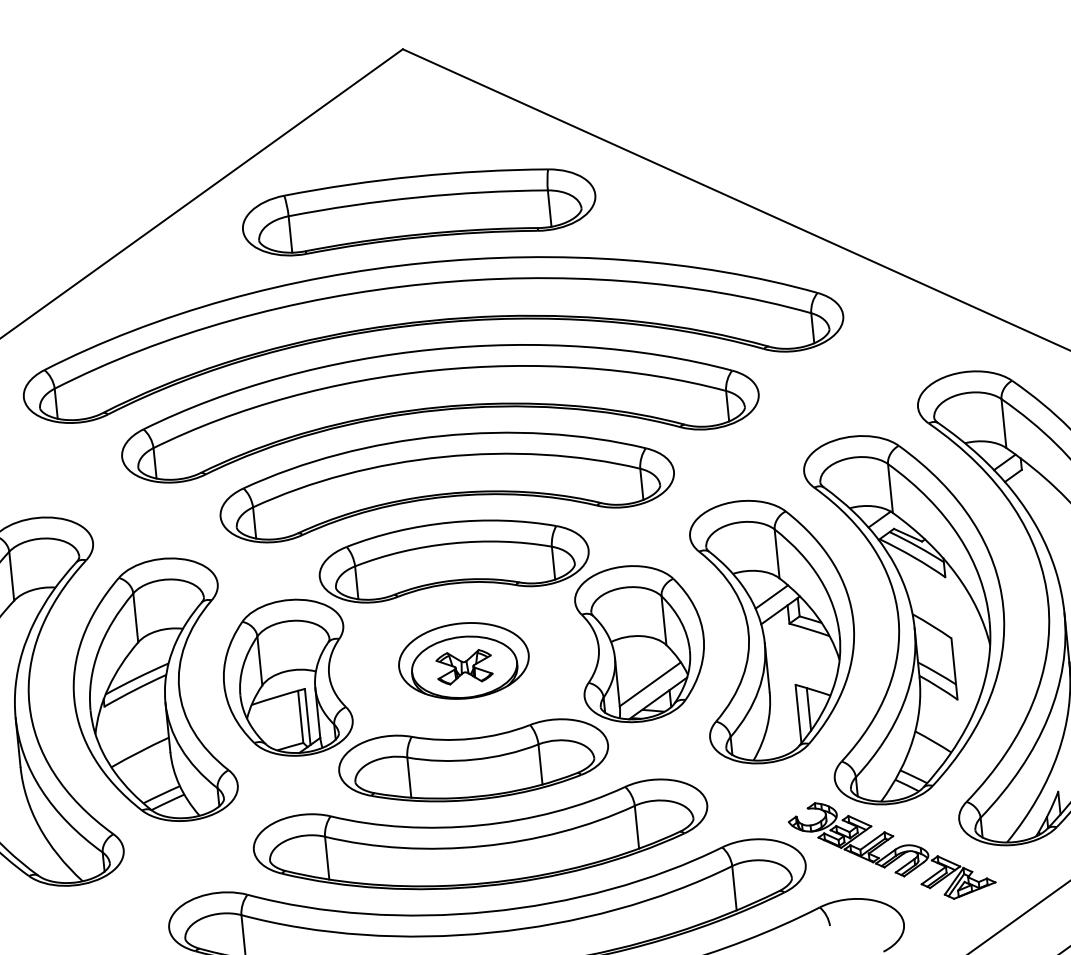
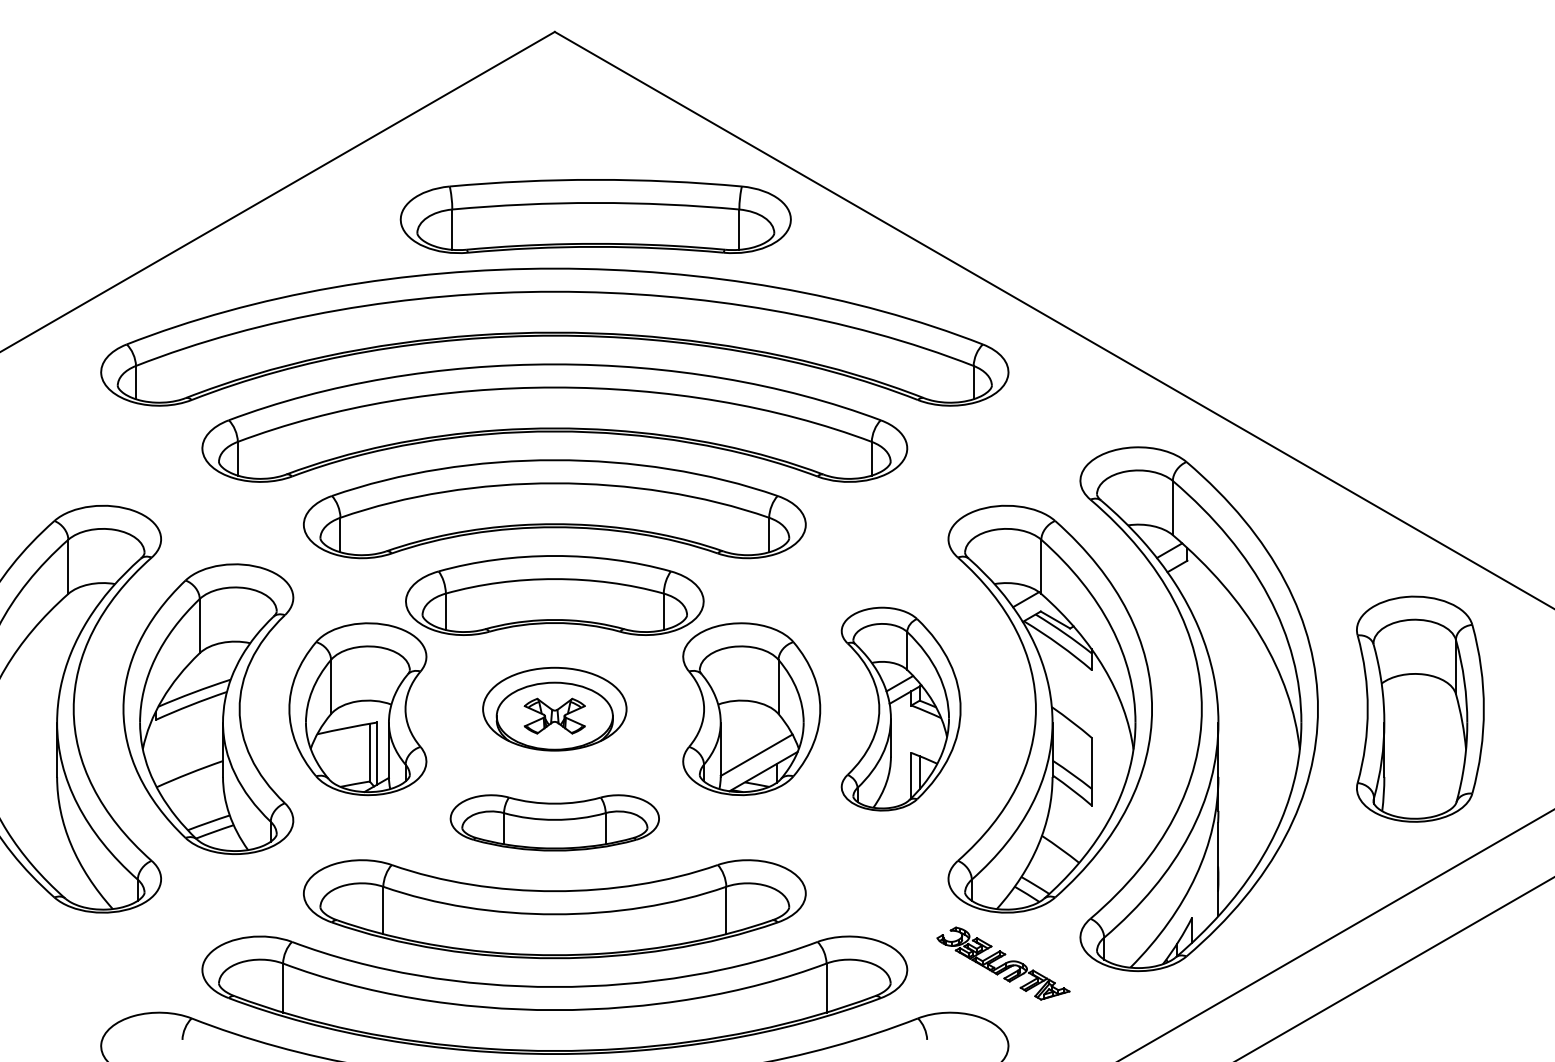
part: (418, 209) -> (595, 216), moved
part: (776, 629) -> (900, 708), size x0.7
part: (473, 763) -> (554, 822), size x0.7
part: (892, 850) -> (1003, 963), size x0.6

